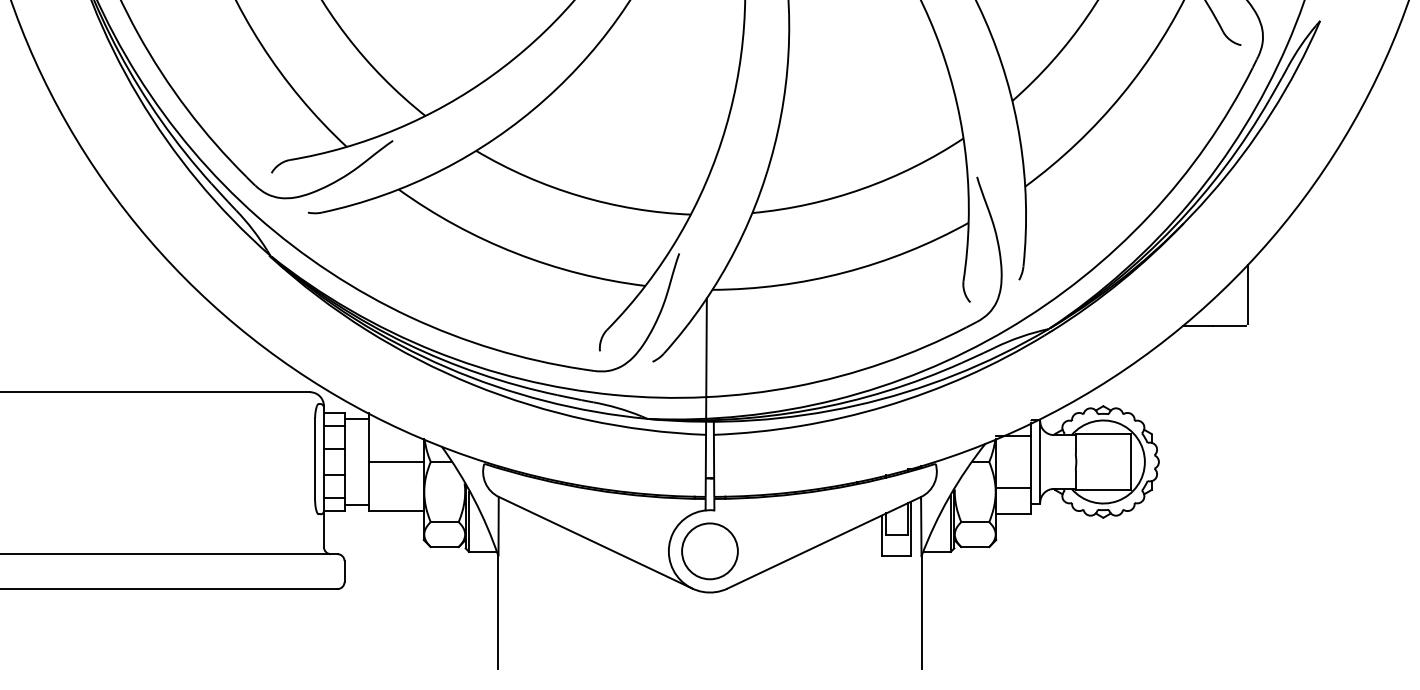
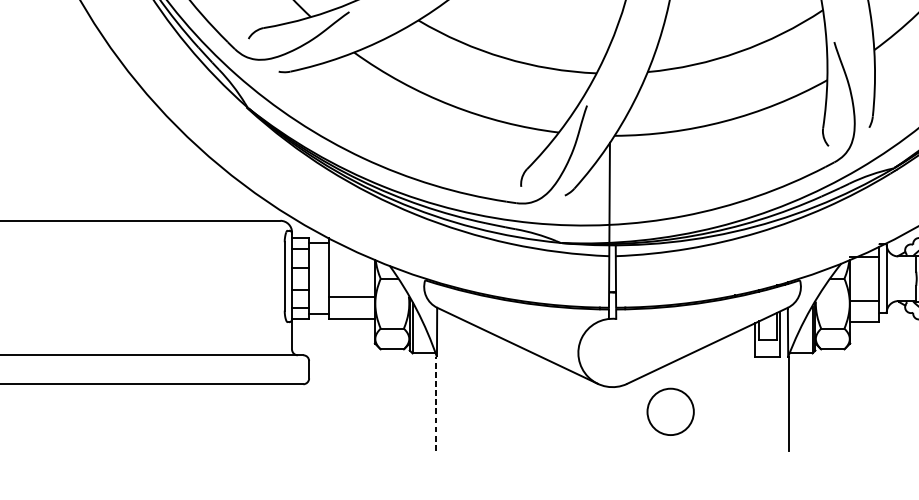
line: (395, 462) -> (351, 297), moved
circle: (709, 551) -> (670, 412), moved
line: (497, 612) -> (436, 403), solid -> dashed

